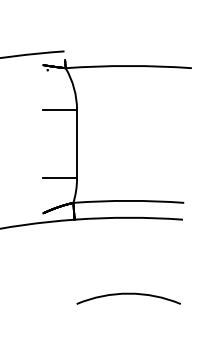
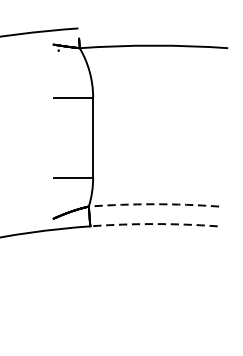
arc: (128, 200) -> (153, 203), solid -> dashed
arc: (128, 217) -> (153, 223), solid -> dashed
arc: (128, 294) -> (153, 314), removed

